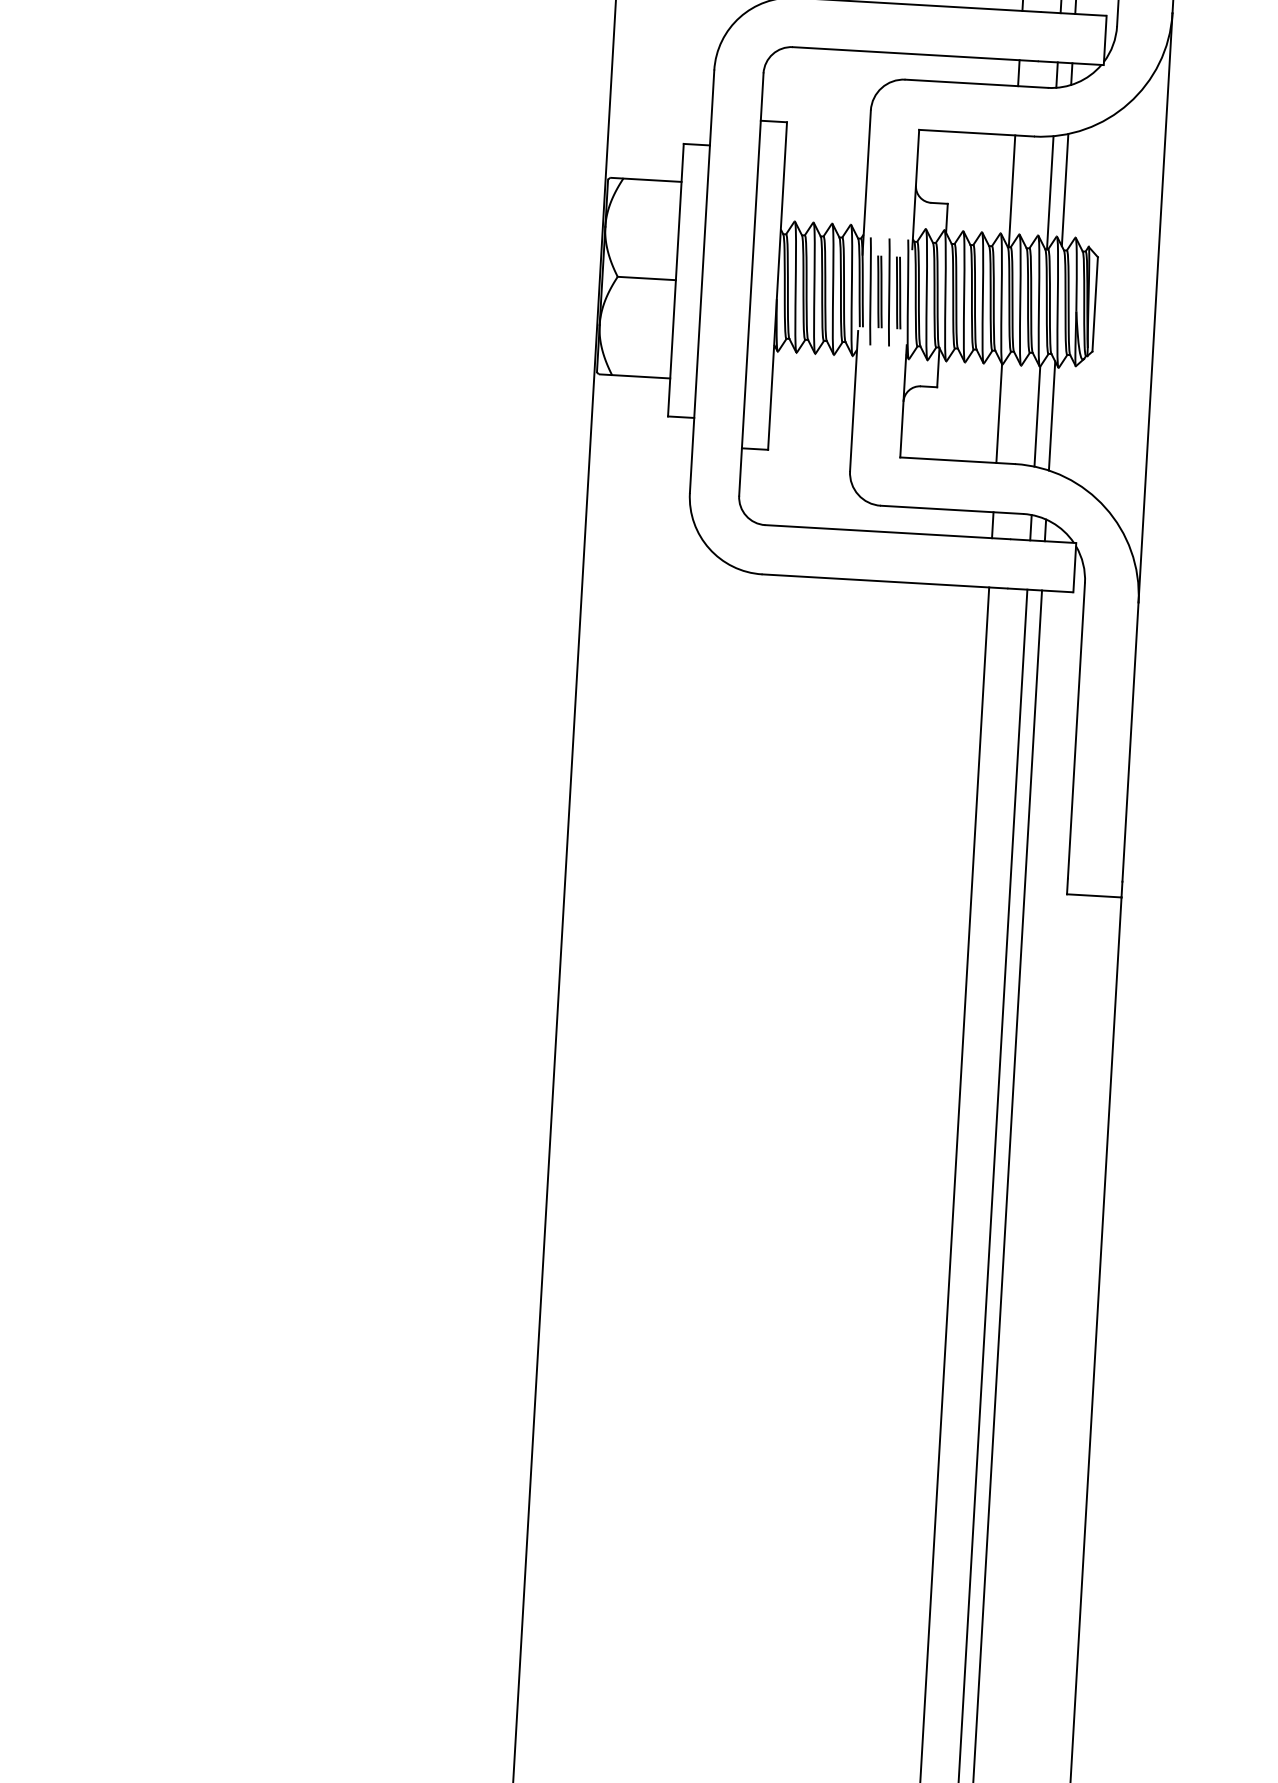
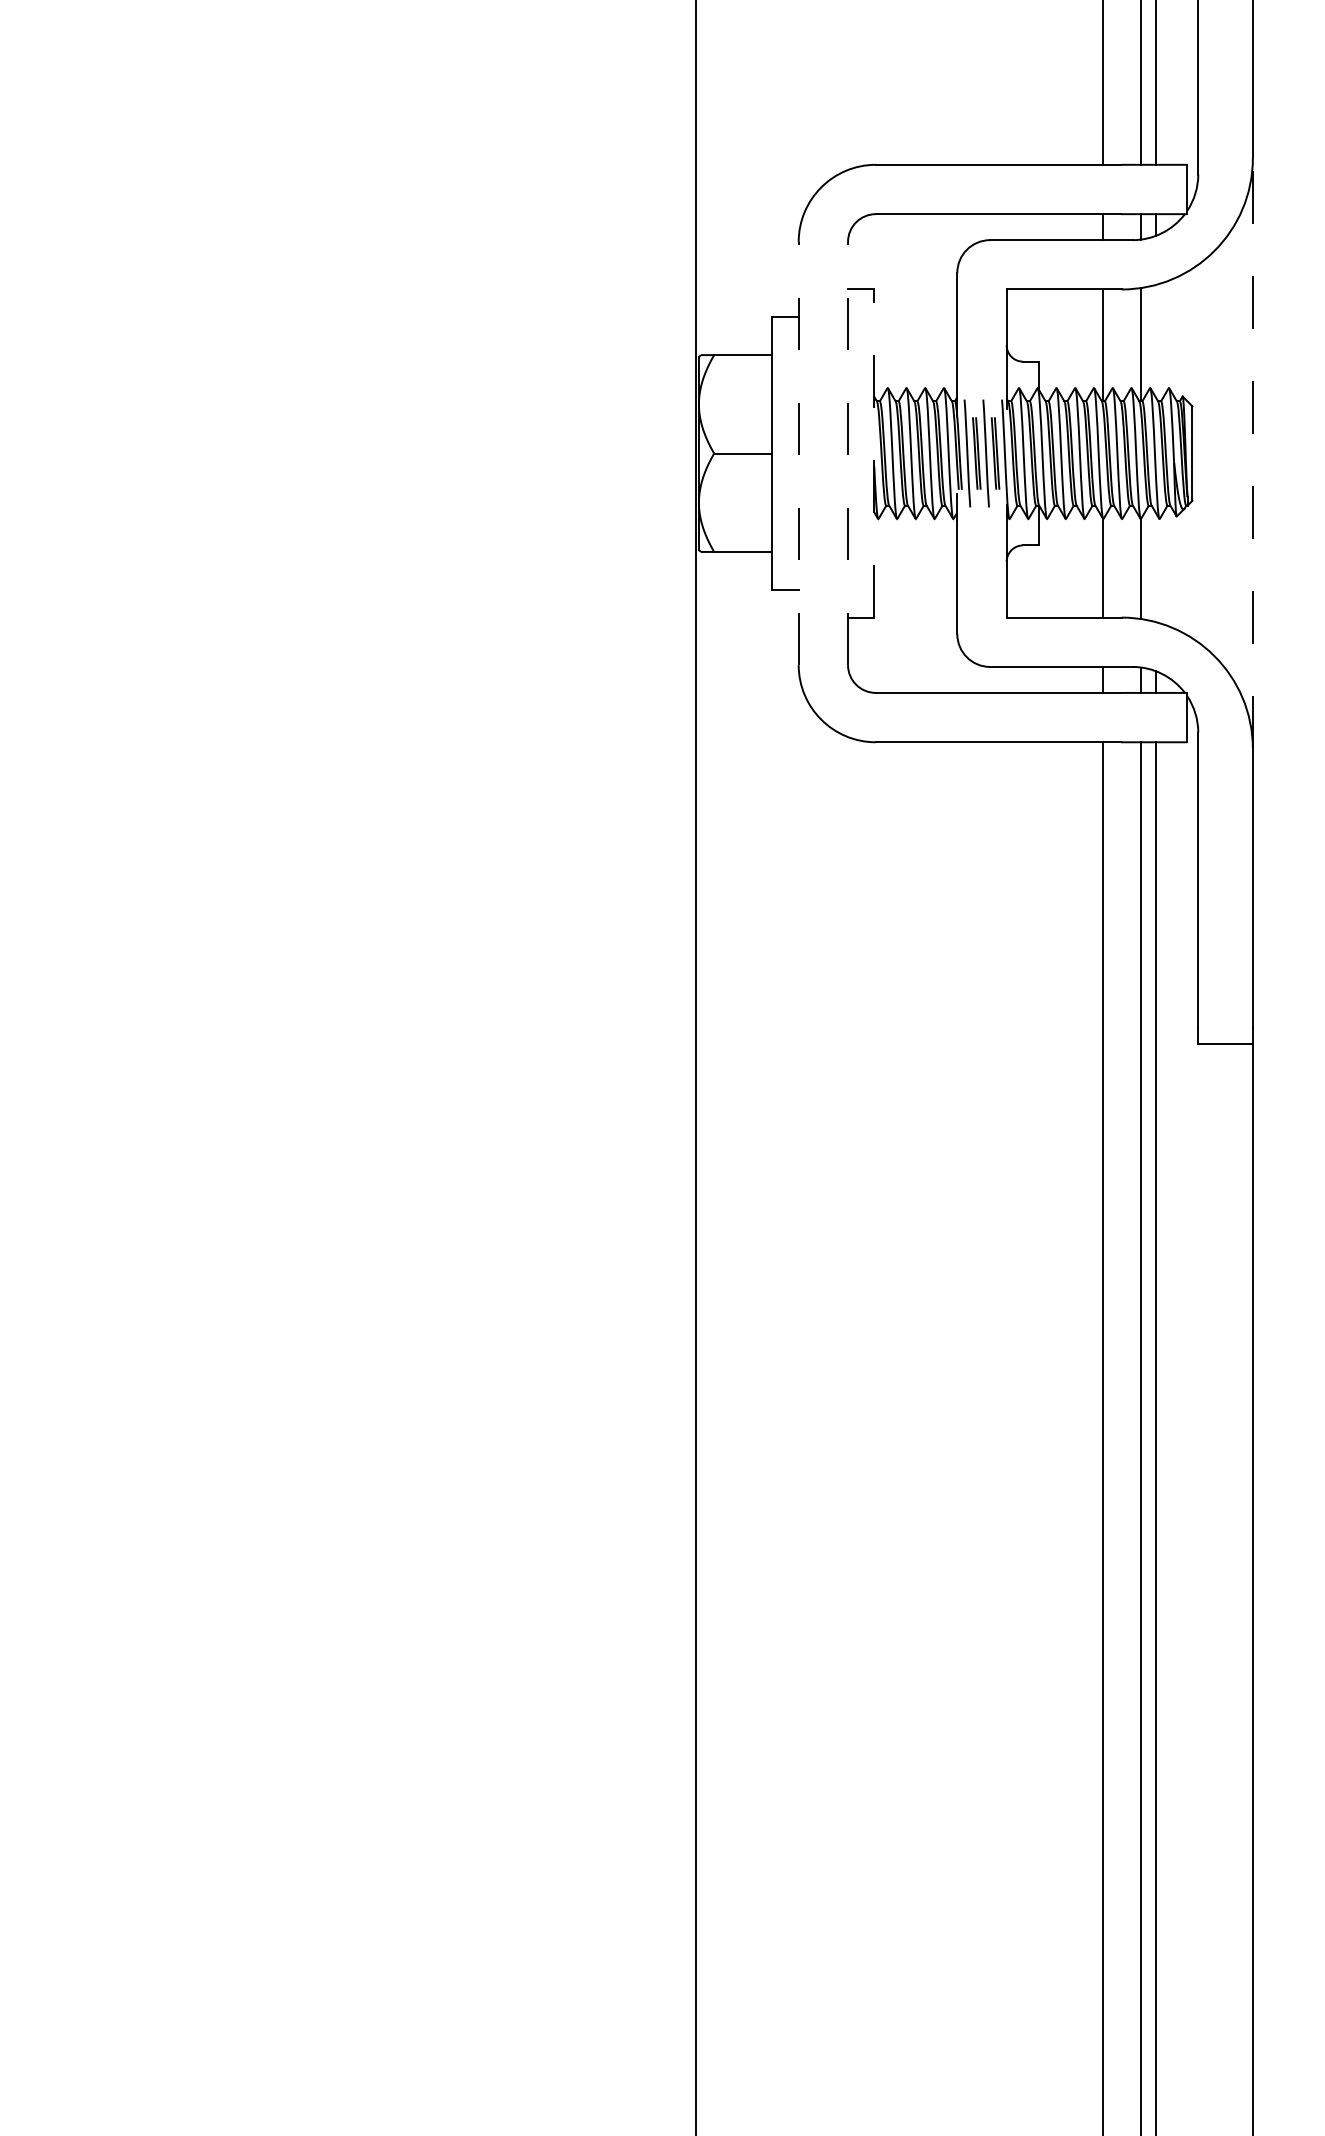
line: (1064, 189) -> (1155, 340), removed
line: (701, 281) -> (798, 453), solid -> dashed
line: (751, 284) -> (848, 453), solid -> dashed
line: (777, 286) -> (874, 453), solid -> dashed
line: (1155, 307) -> (1252, 453), solid -> dashed
line: (1051, 416) -> (1155, 567), removed

